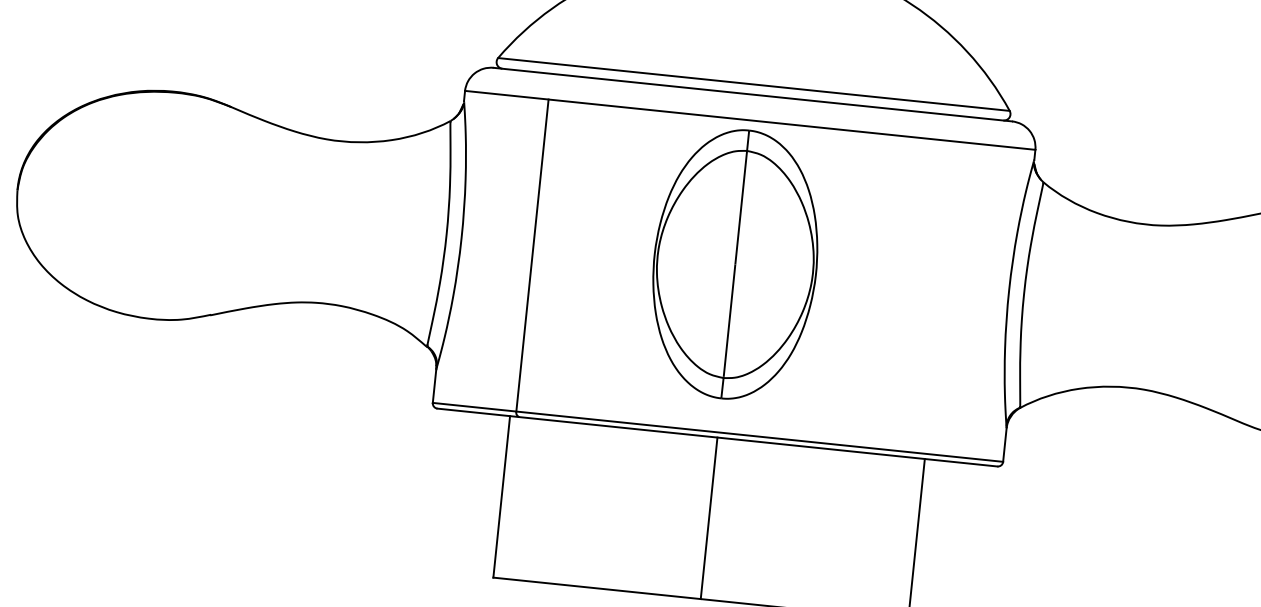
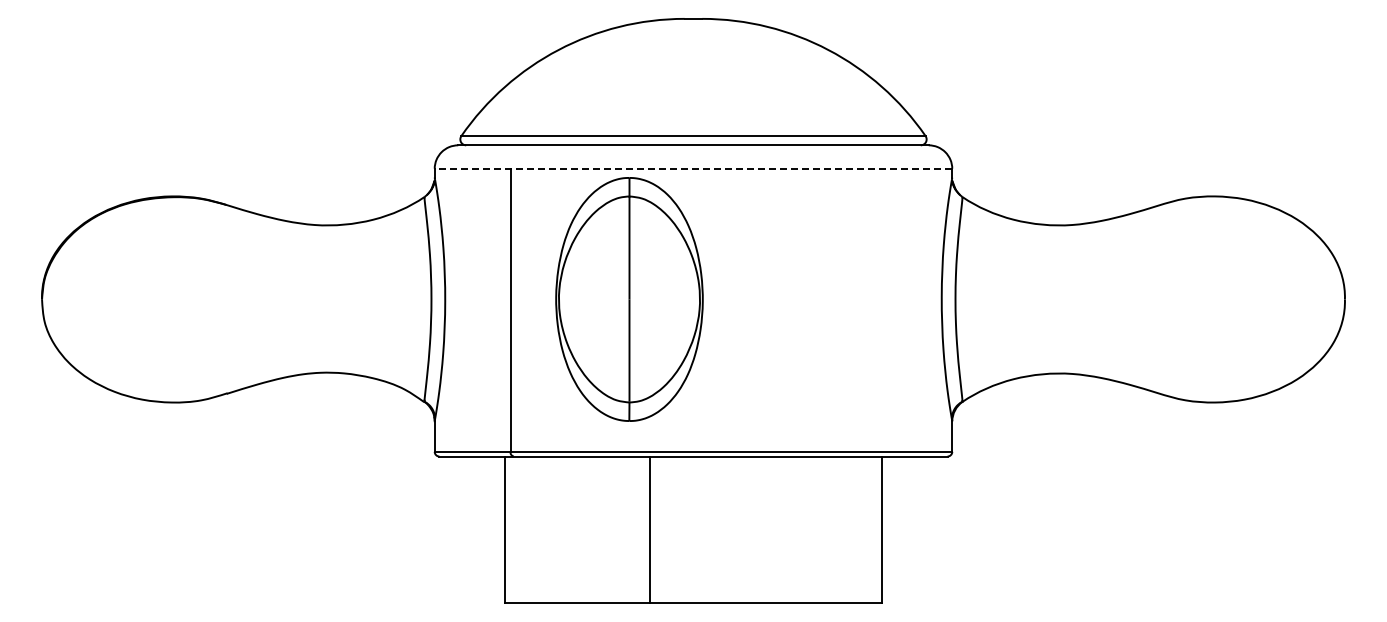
line: (750, 120) -> (693, 168), solid -> dashed
part: (735, 264) -> (629, 299), moved
line: (709, 517) -> (649, 529), moved

